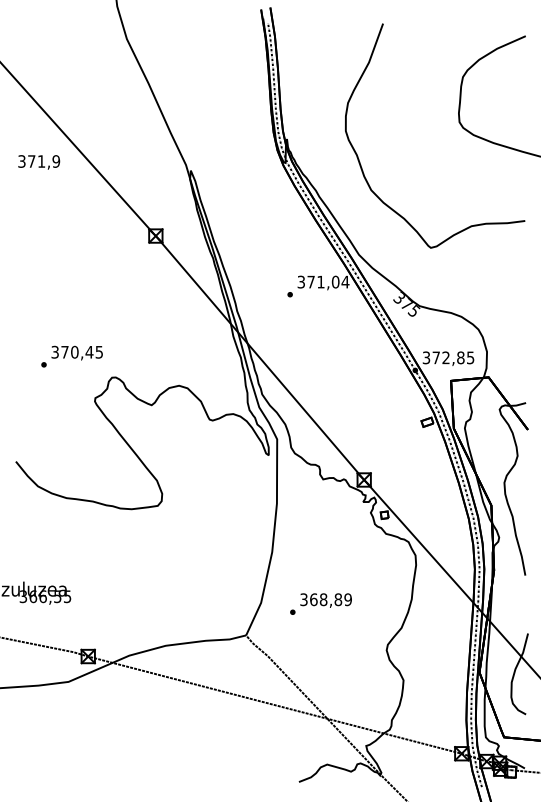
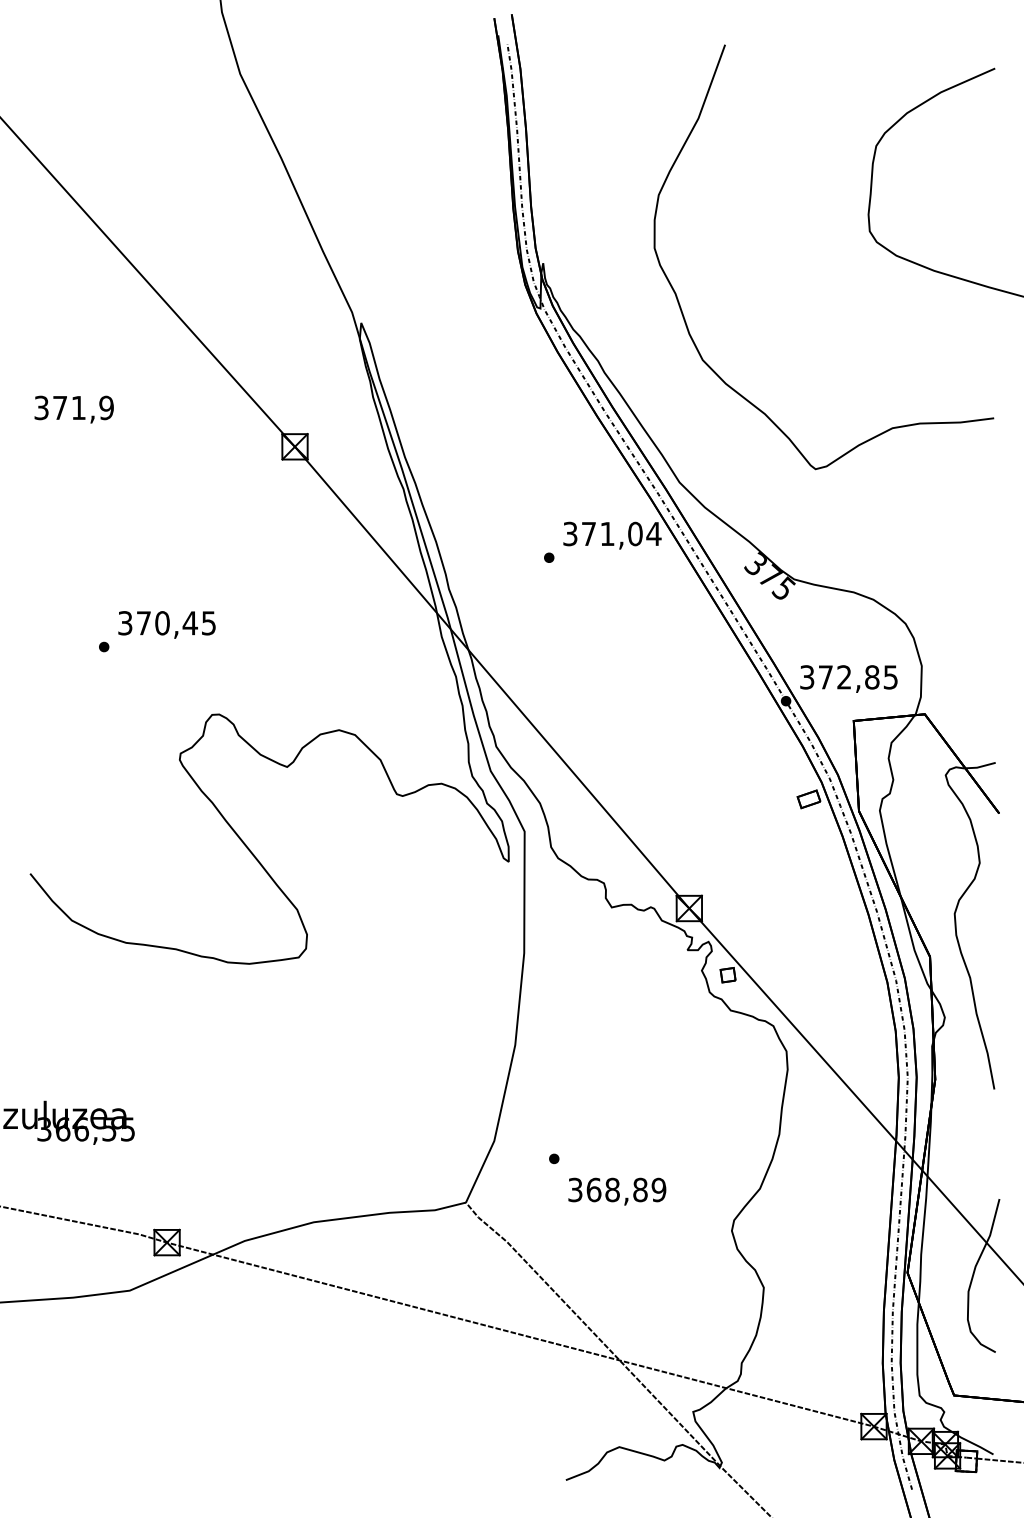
text: (39, 162) -> (74, 409), moved
text: (71, 356) -> (156, 631), moved
text: (325, 600) -> (616, 1191), moved

